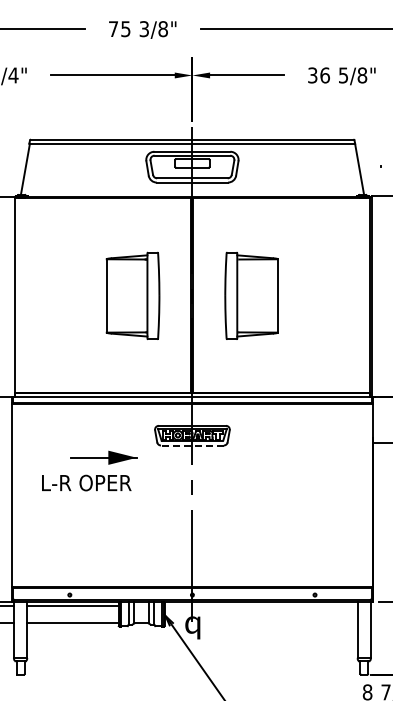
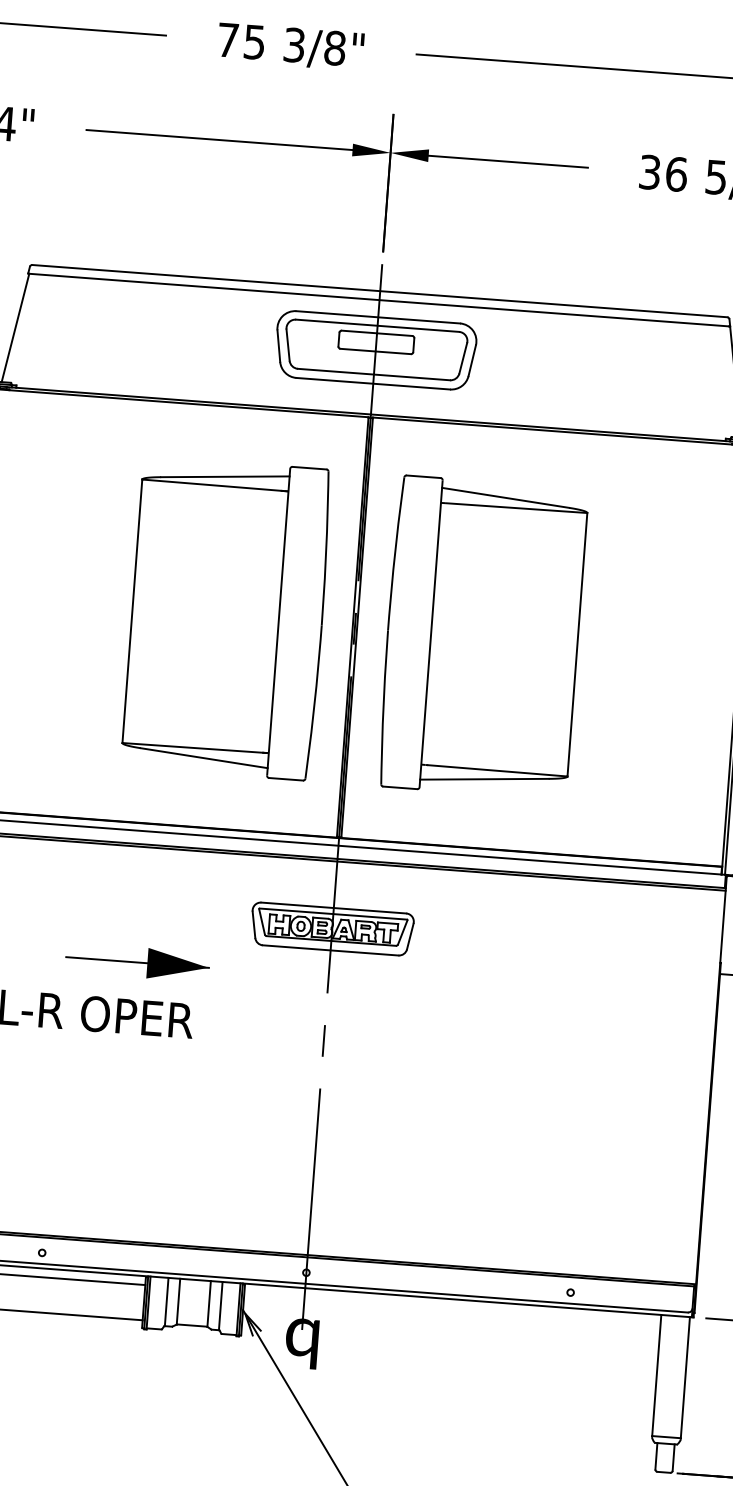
part: (132, 295) -> (225, 617), size x1.67
part: (251, 295) -> (482, 636), size x1.67
line: (191, 445) -> (328, 950), dashed -> solid

